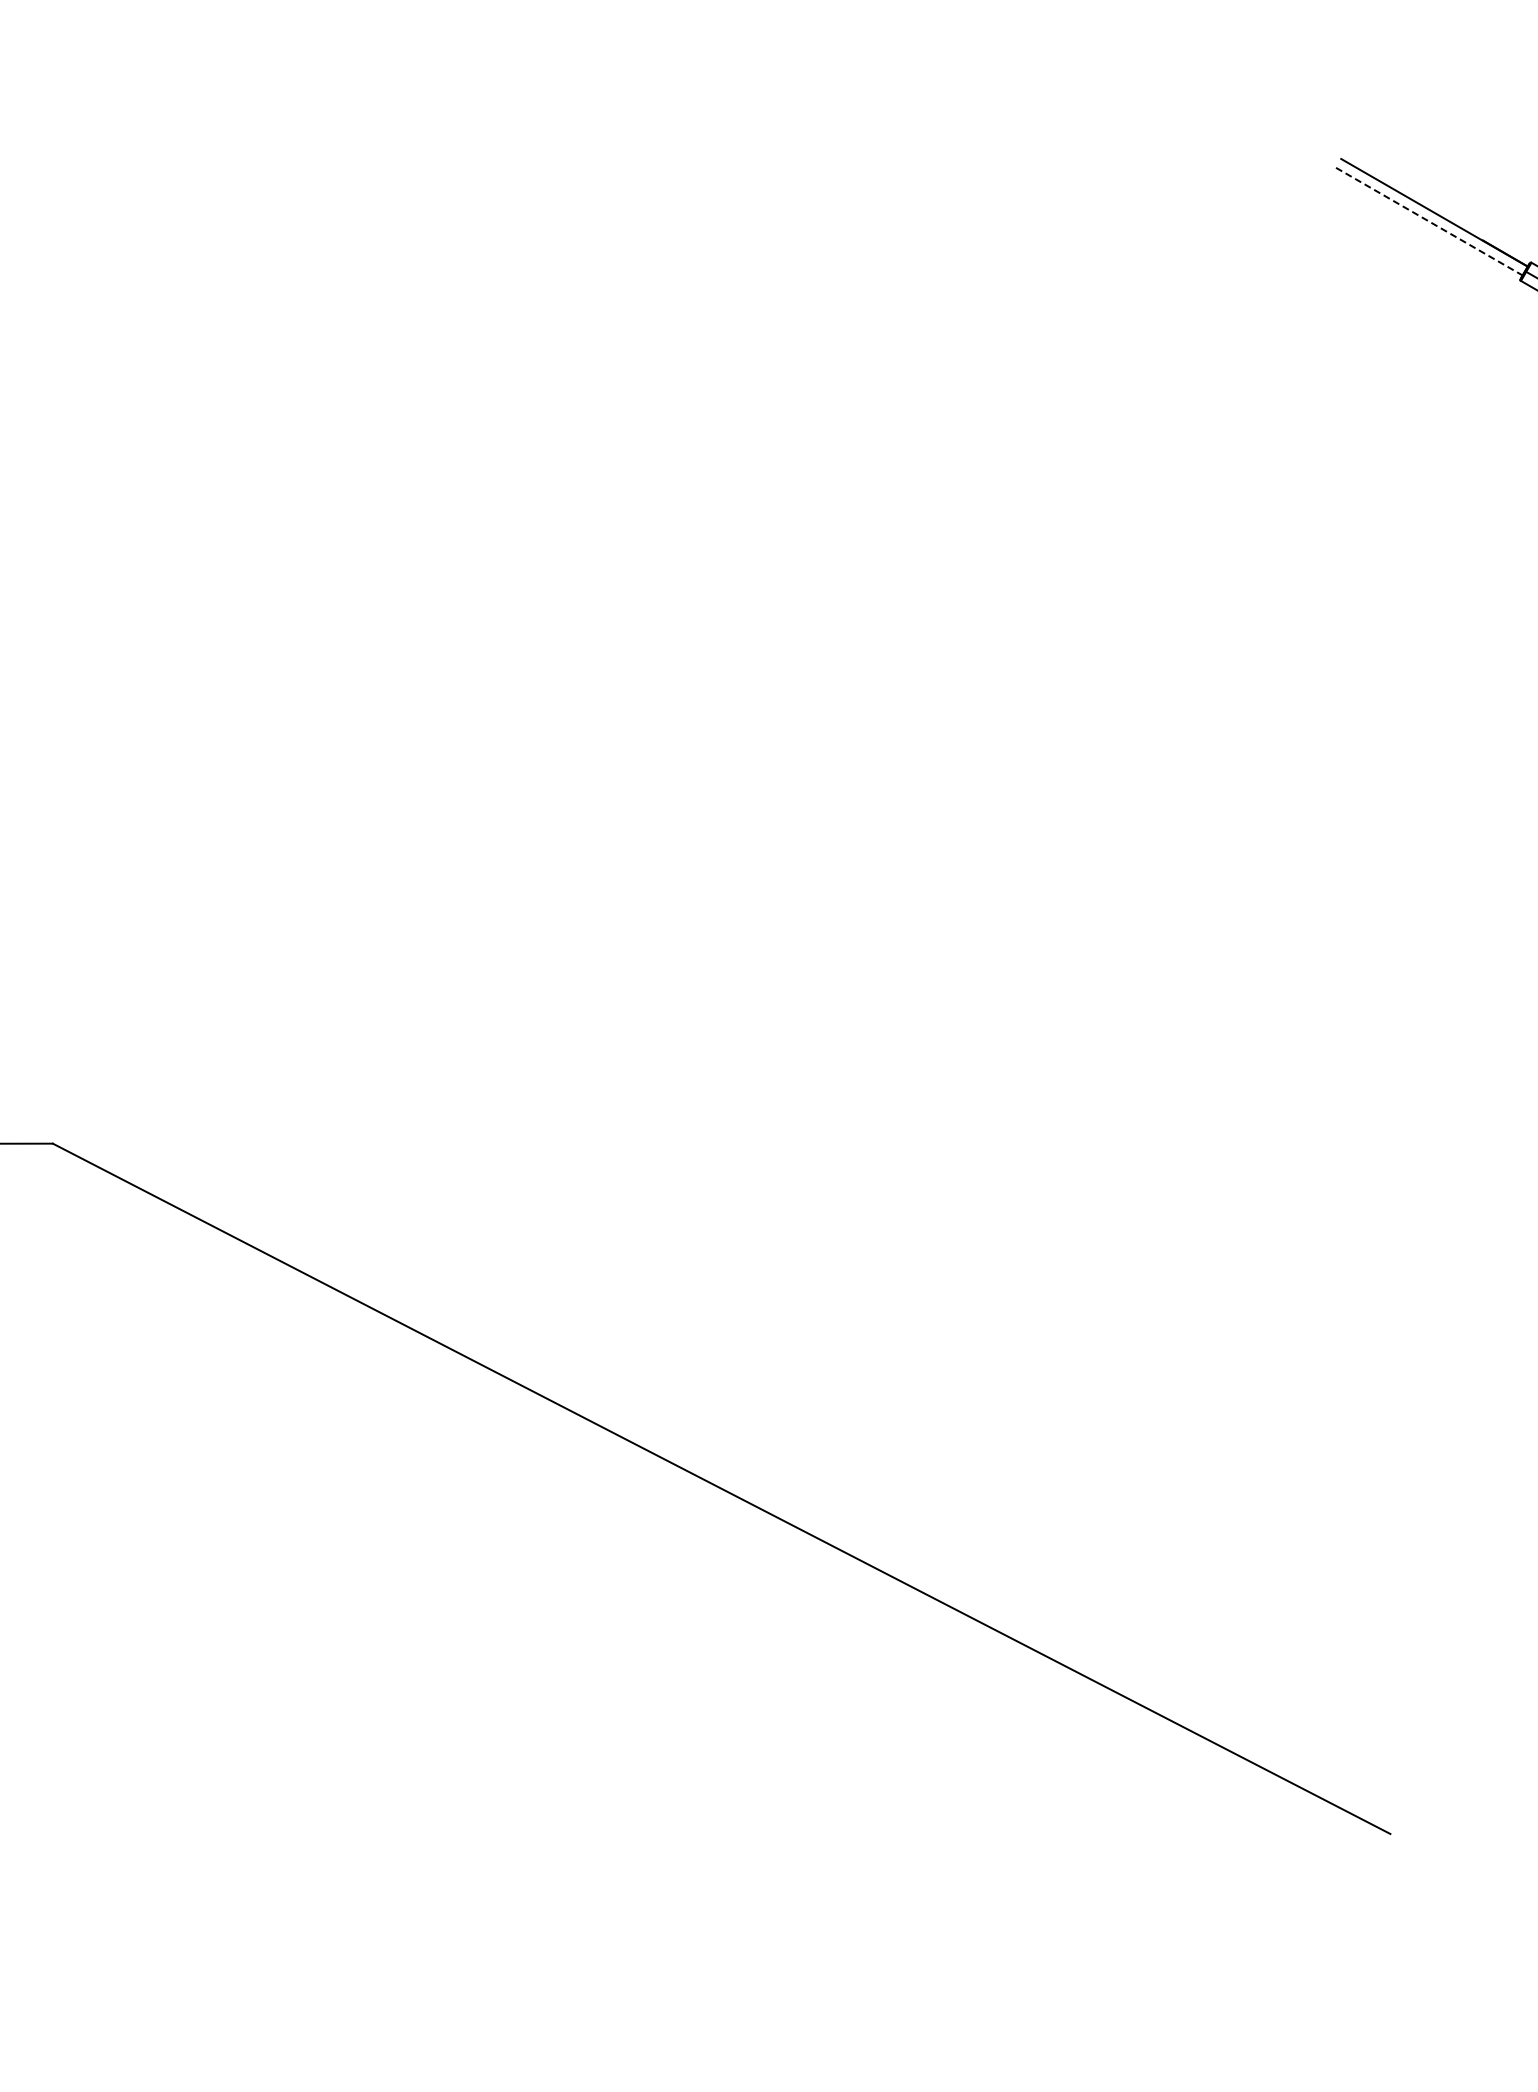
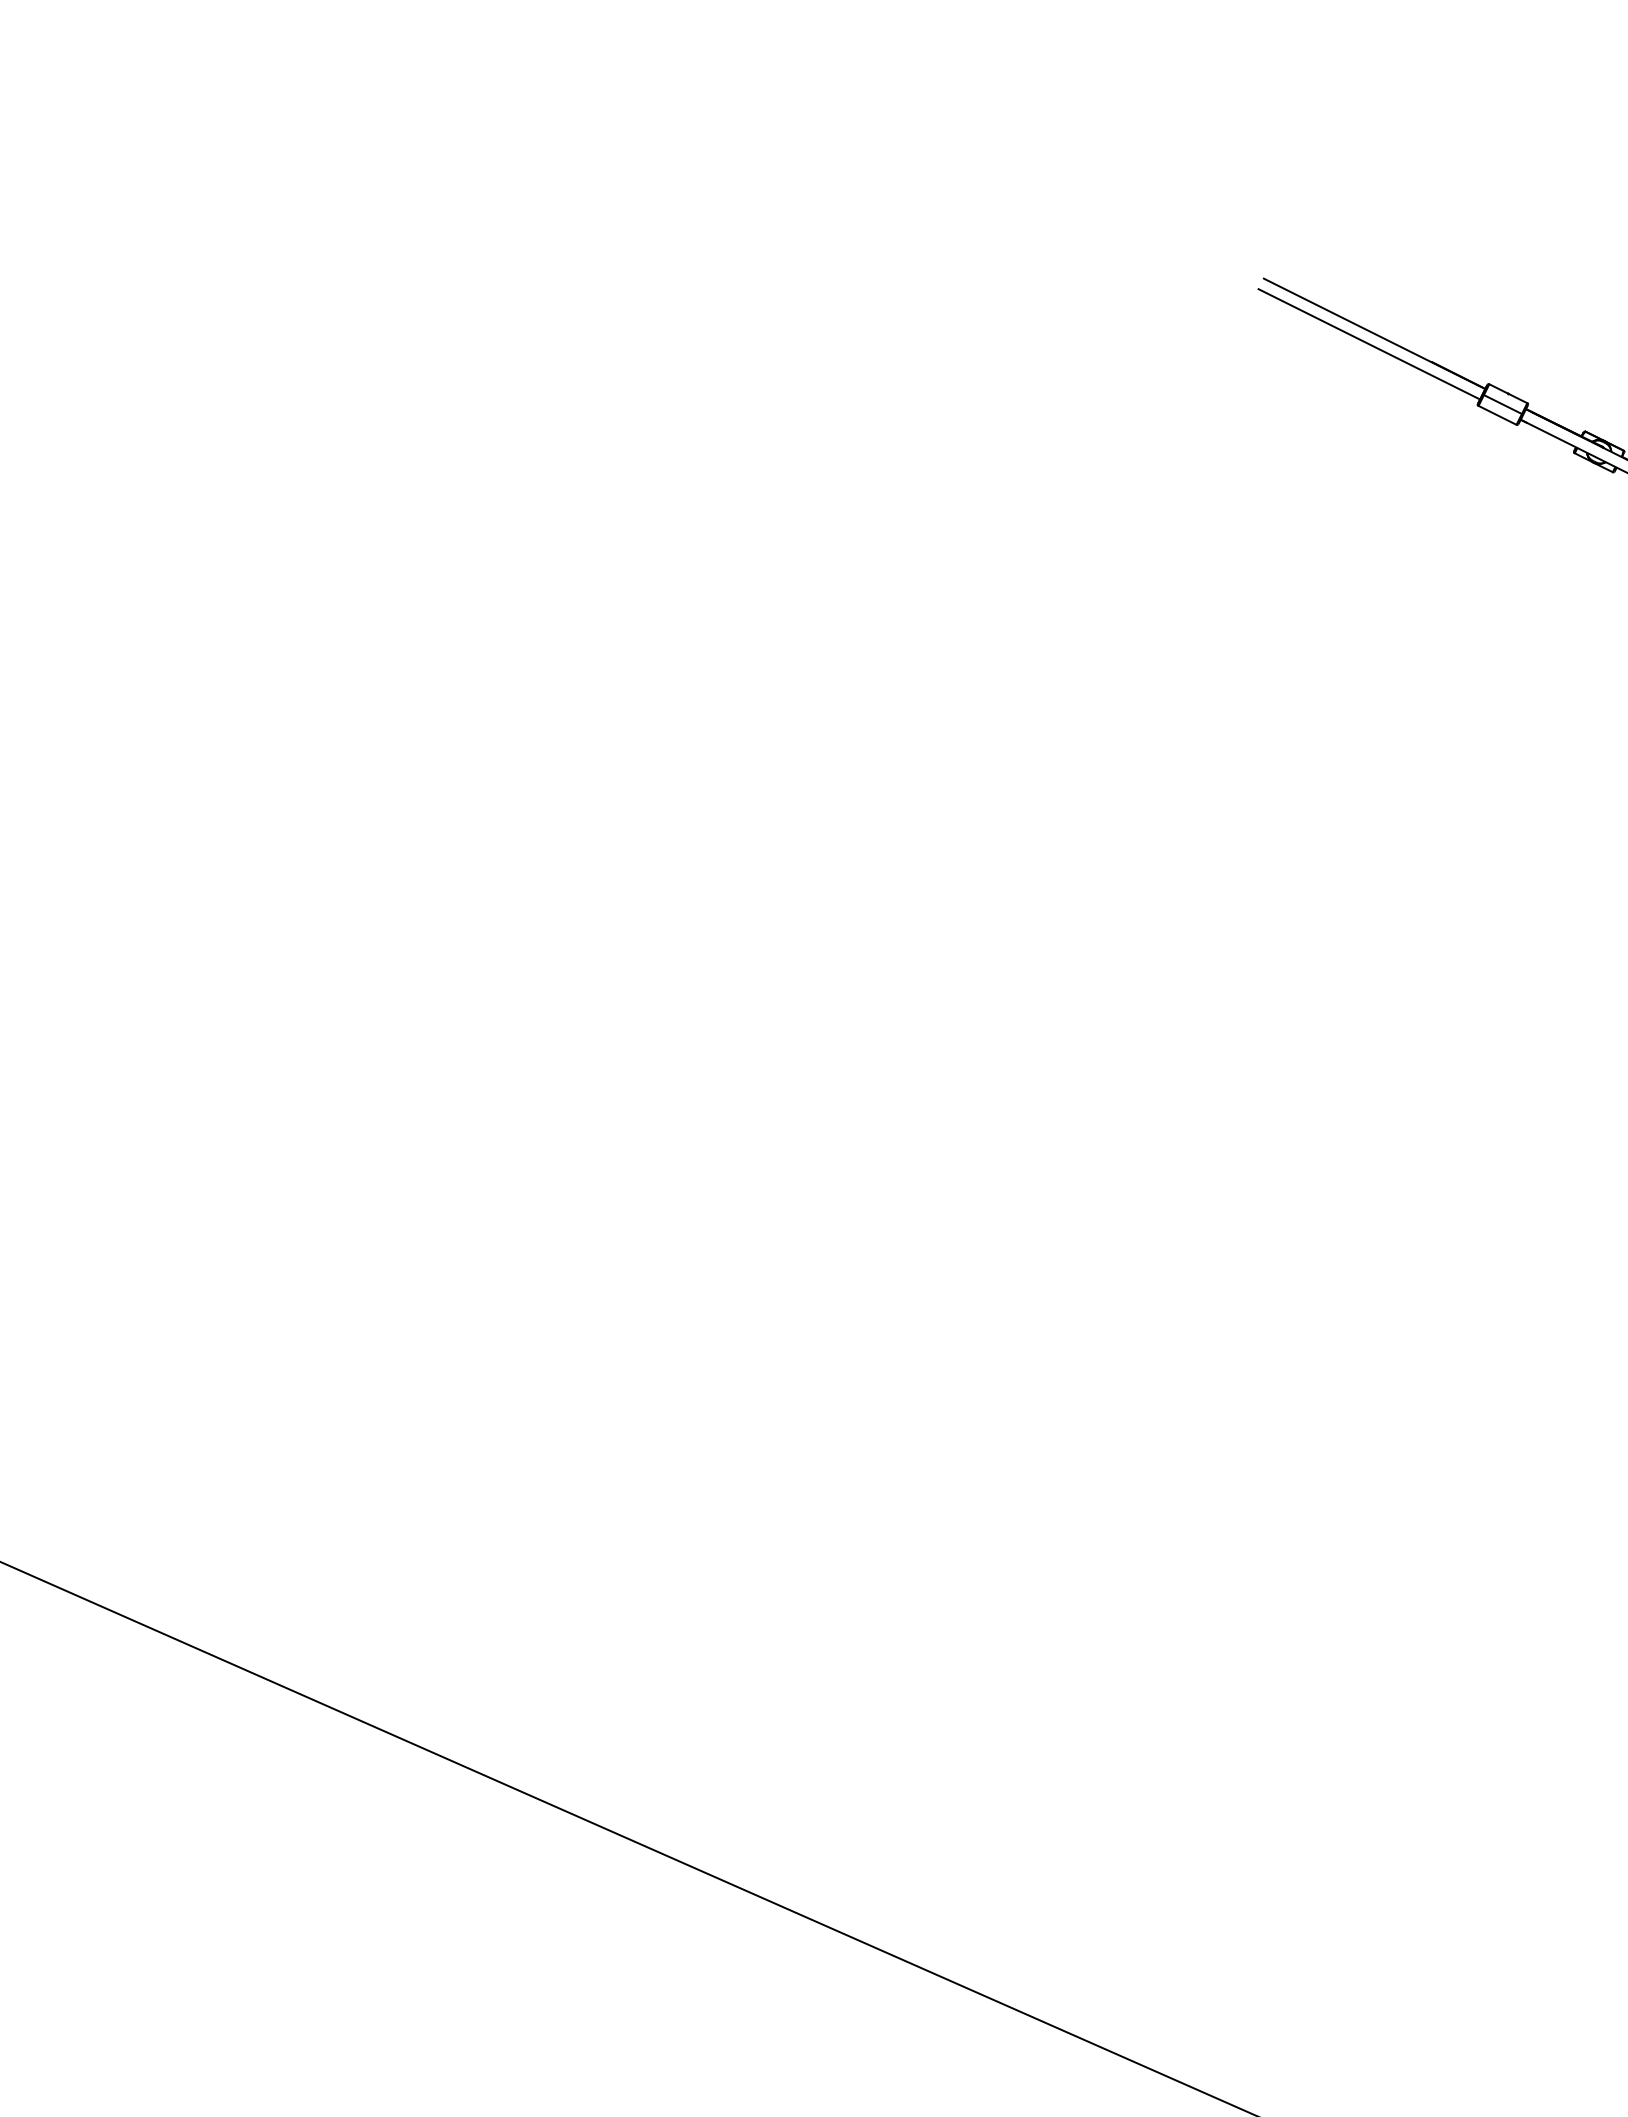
line: (1429, 221) -> (1369, 344), dashed -> solid

